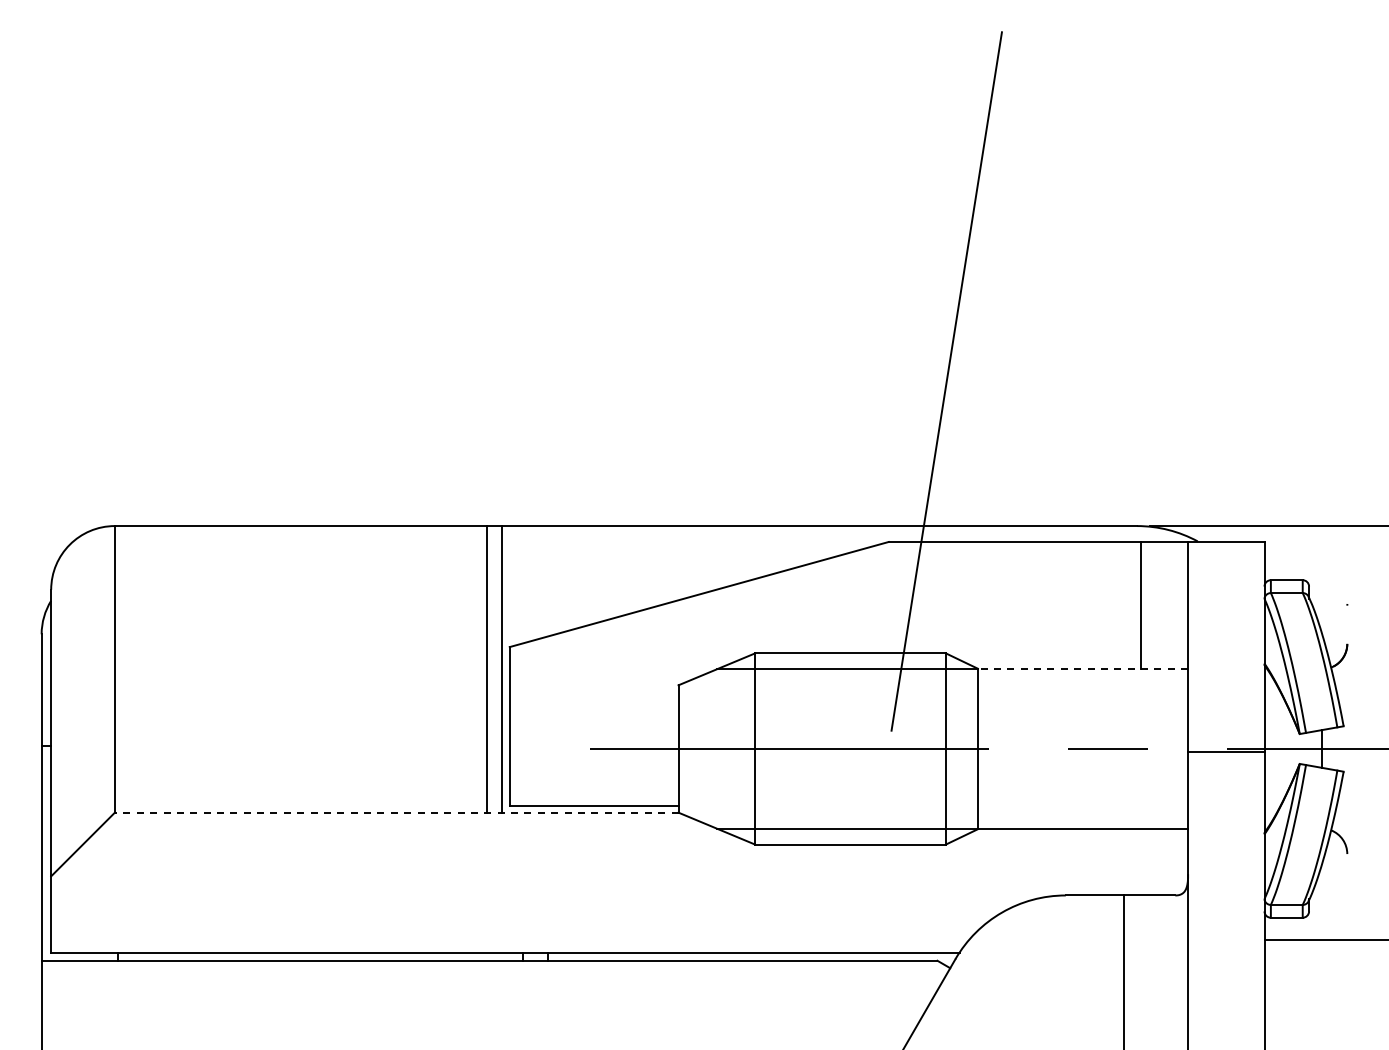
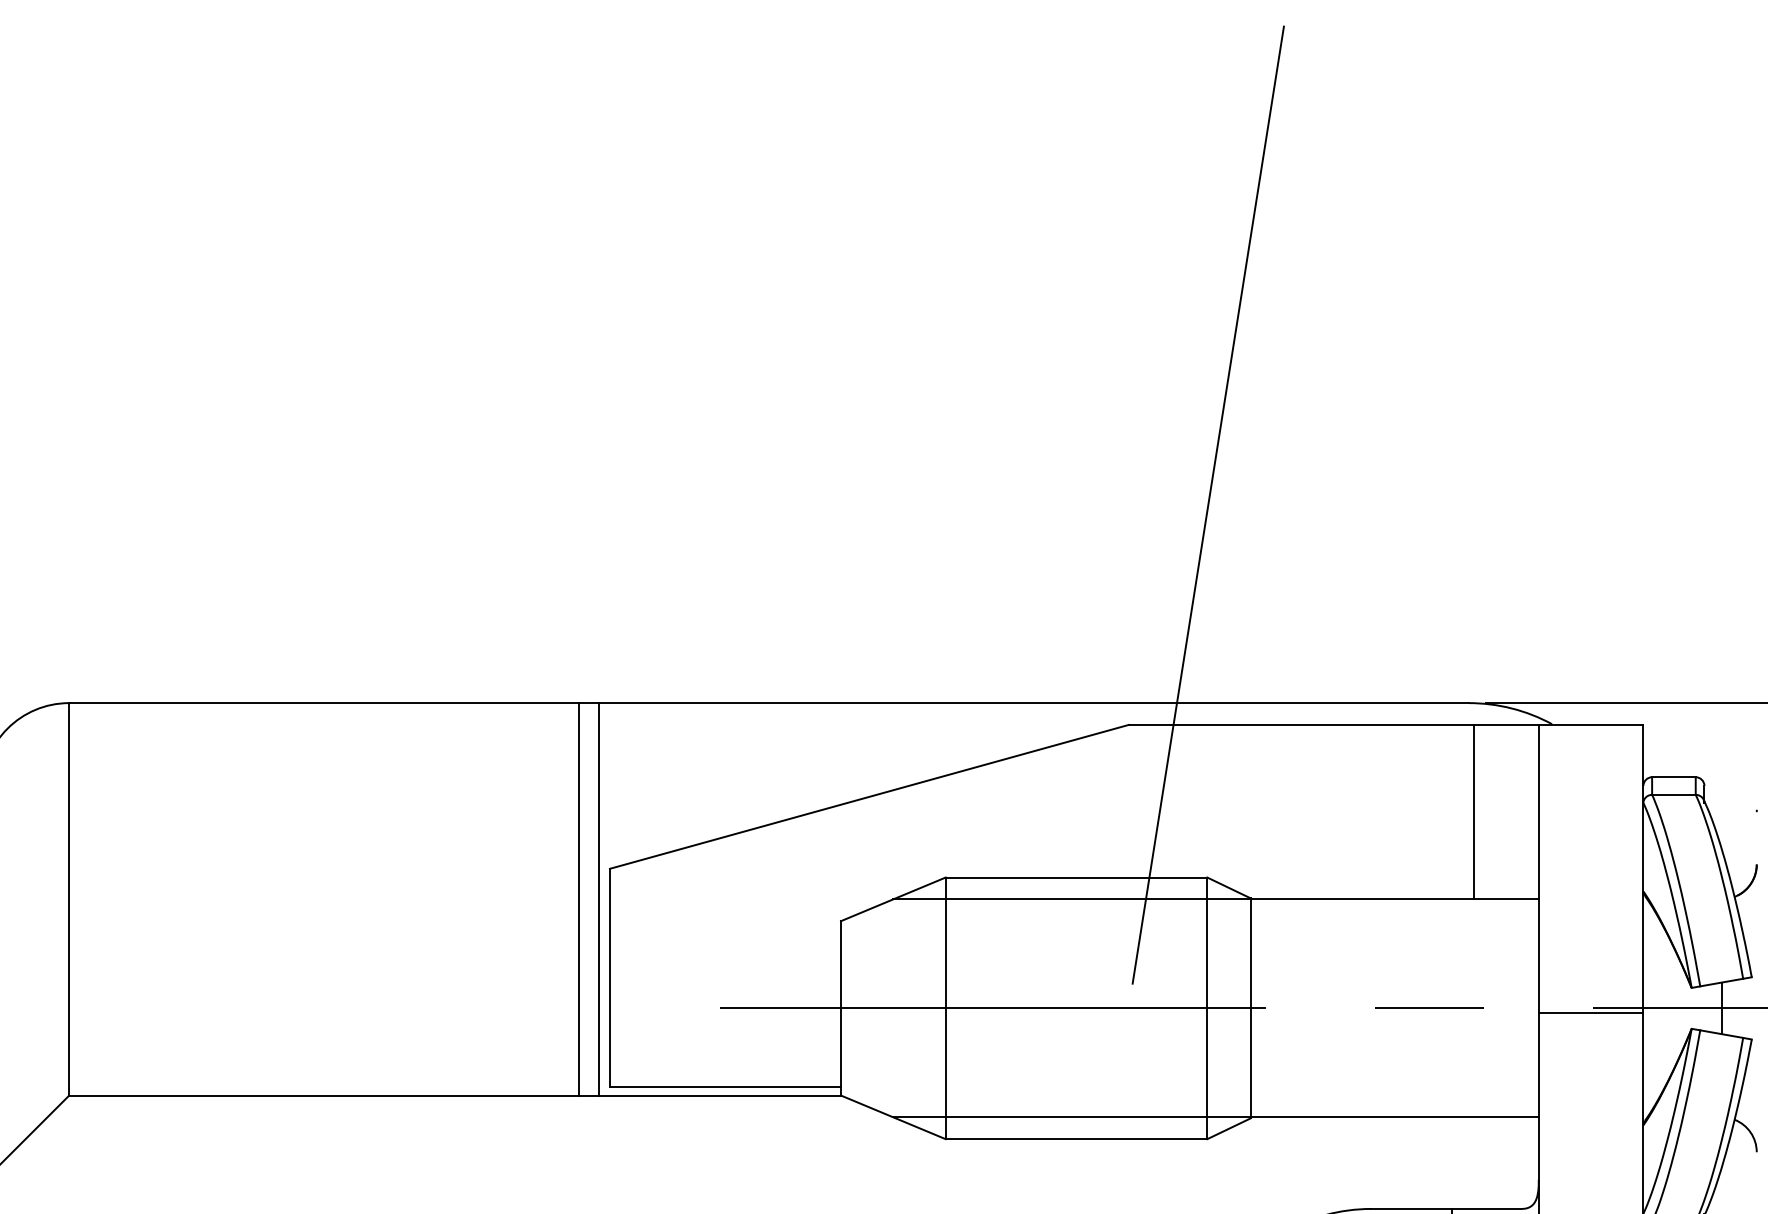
line: (1082, 669) -> (1394, 899), dashed -> solid
line: (396, 812) -> (454, 1095), dashed -> solid

